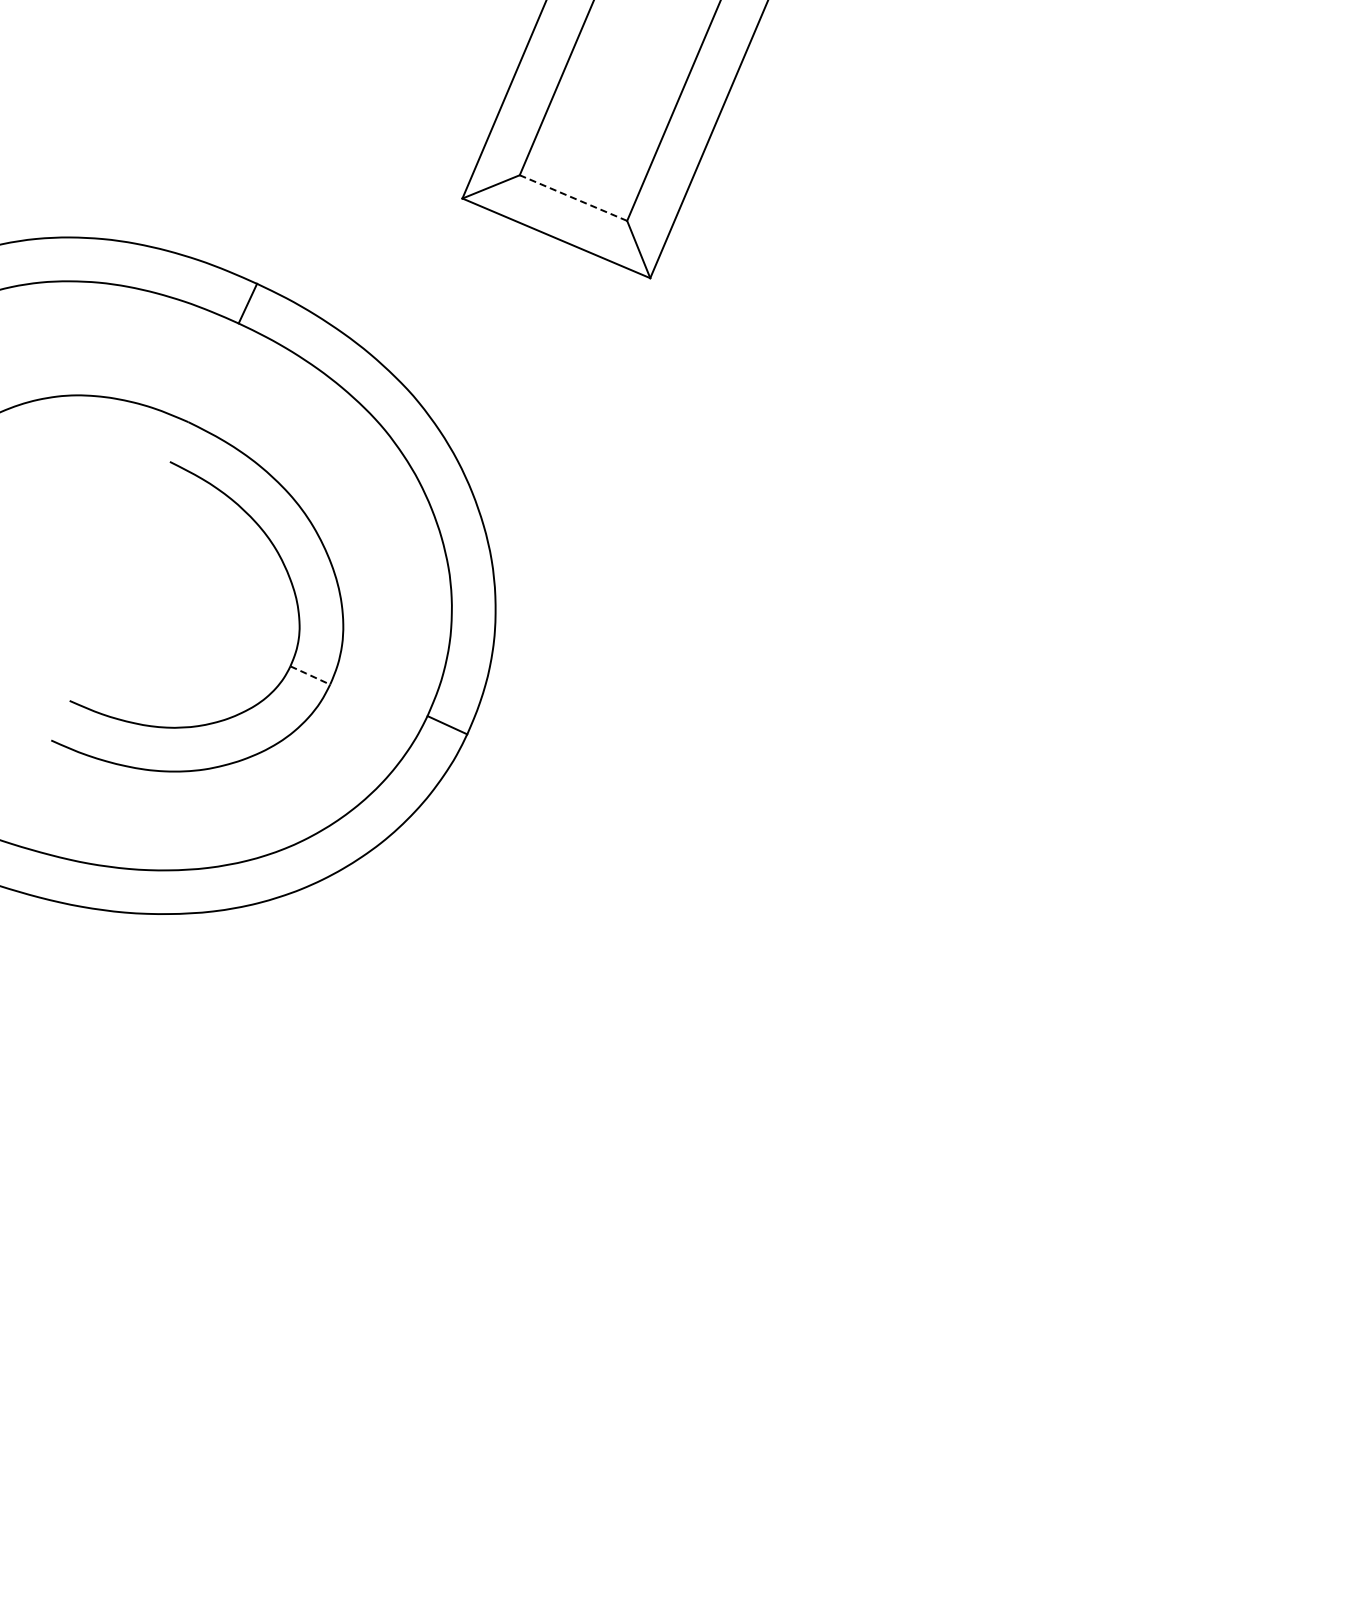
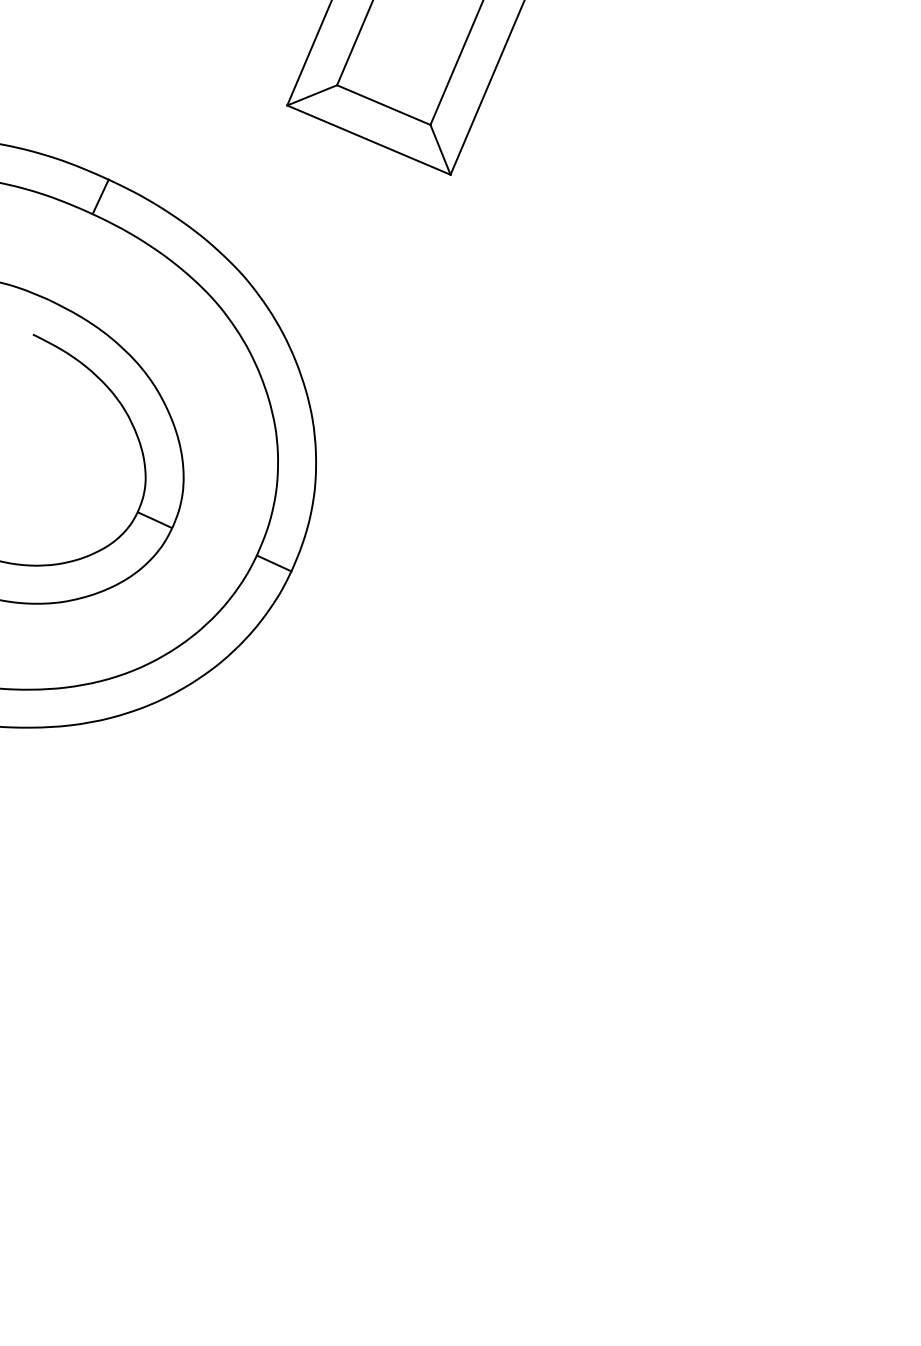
line: (573, 197) -> (383, 104), dashed -> solid
line: (309, 675) -> (154, 520), dashed -> solid

